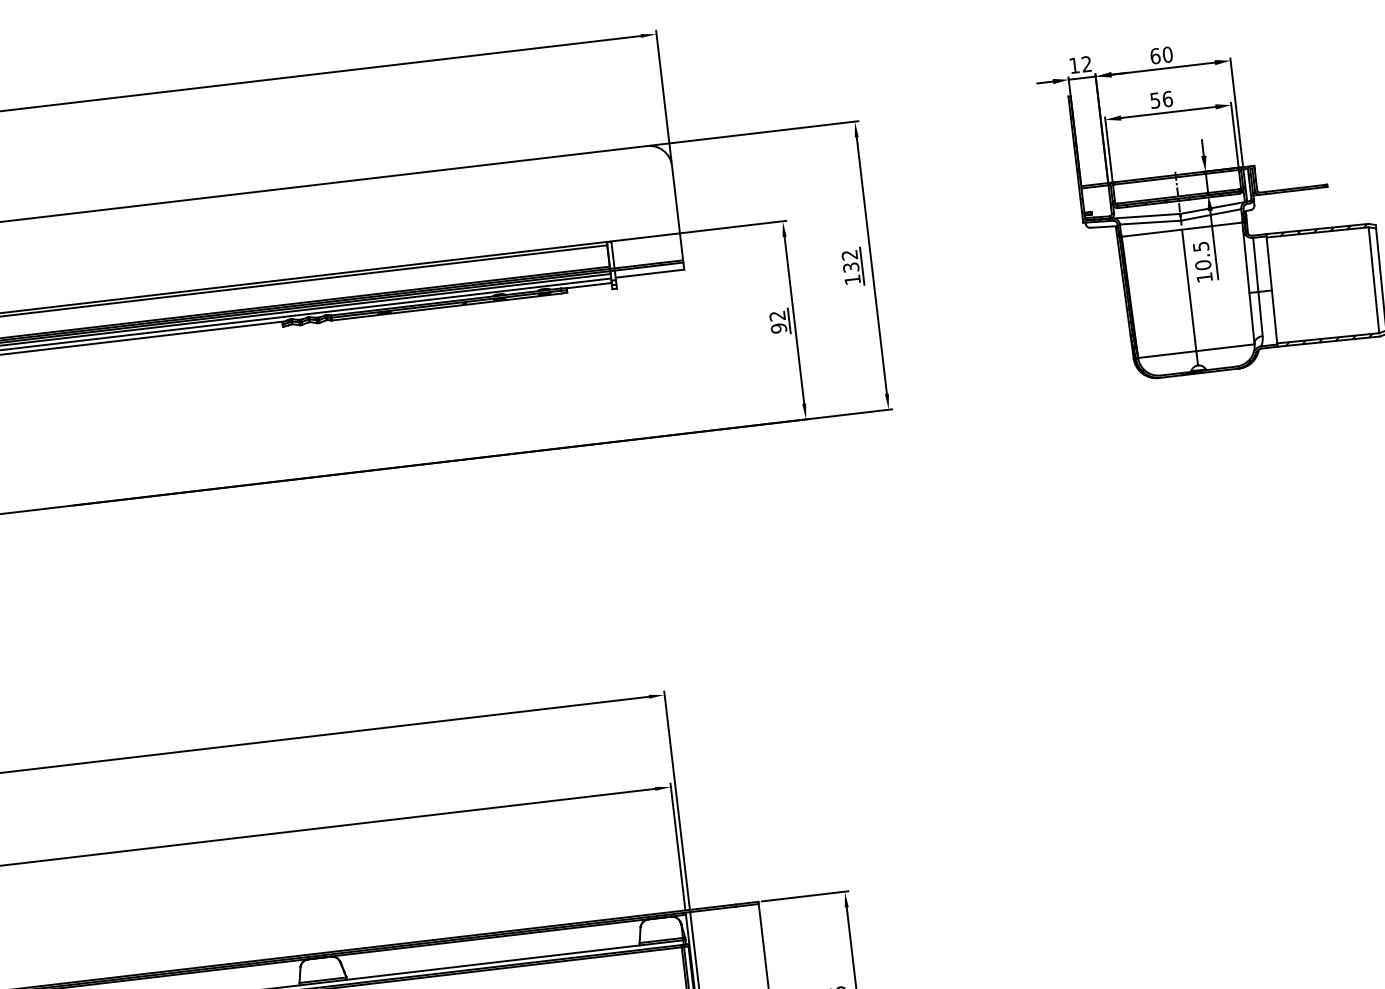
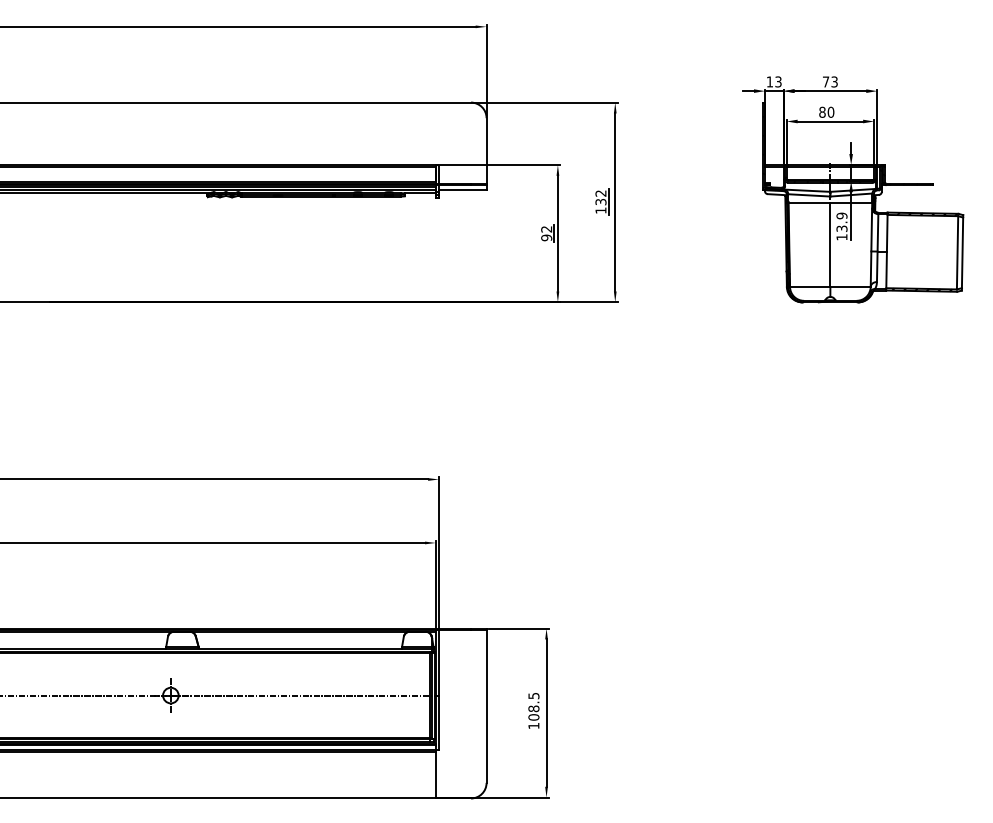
text: (1160, 54) -> (829, 81), 60 -> 73
text: (1086, 65) -> (778, 82), 12 -> 13
text: (1161, 98) -> (826, 111), 56 -> 80
text: (1201, 256) -> (841, 222), 10.5 -> 13.9

